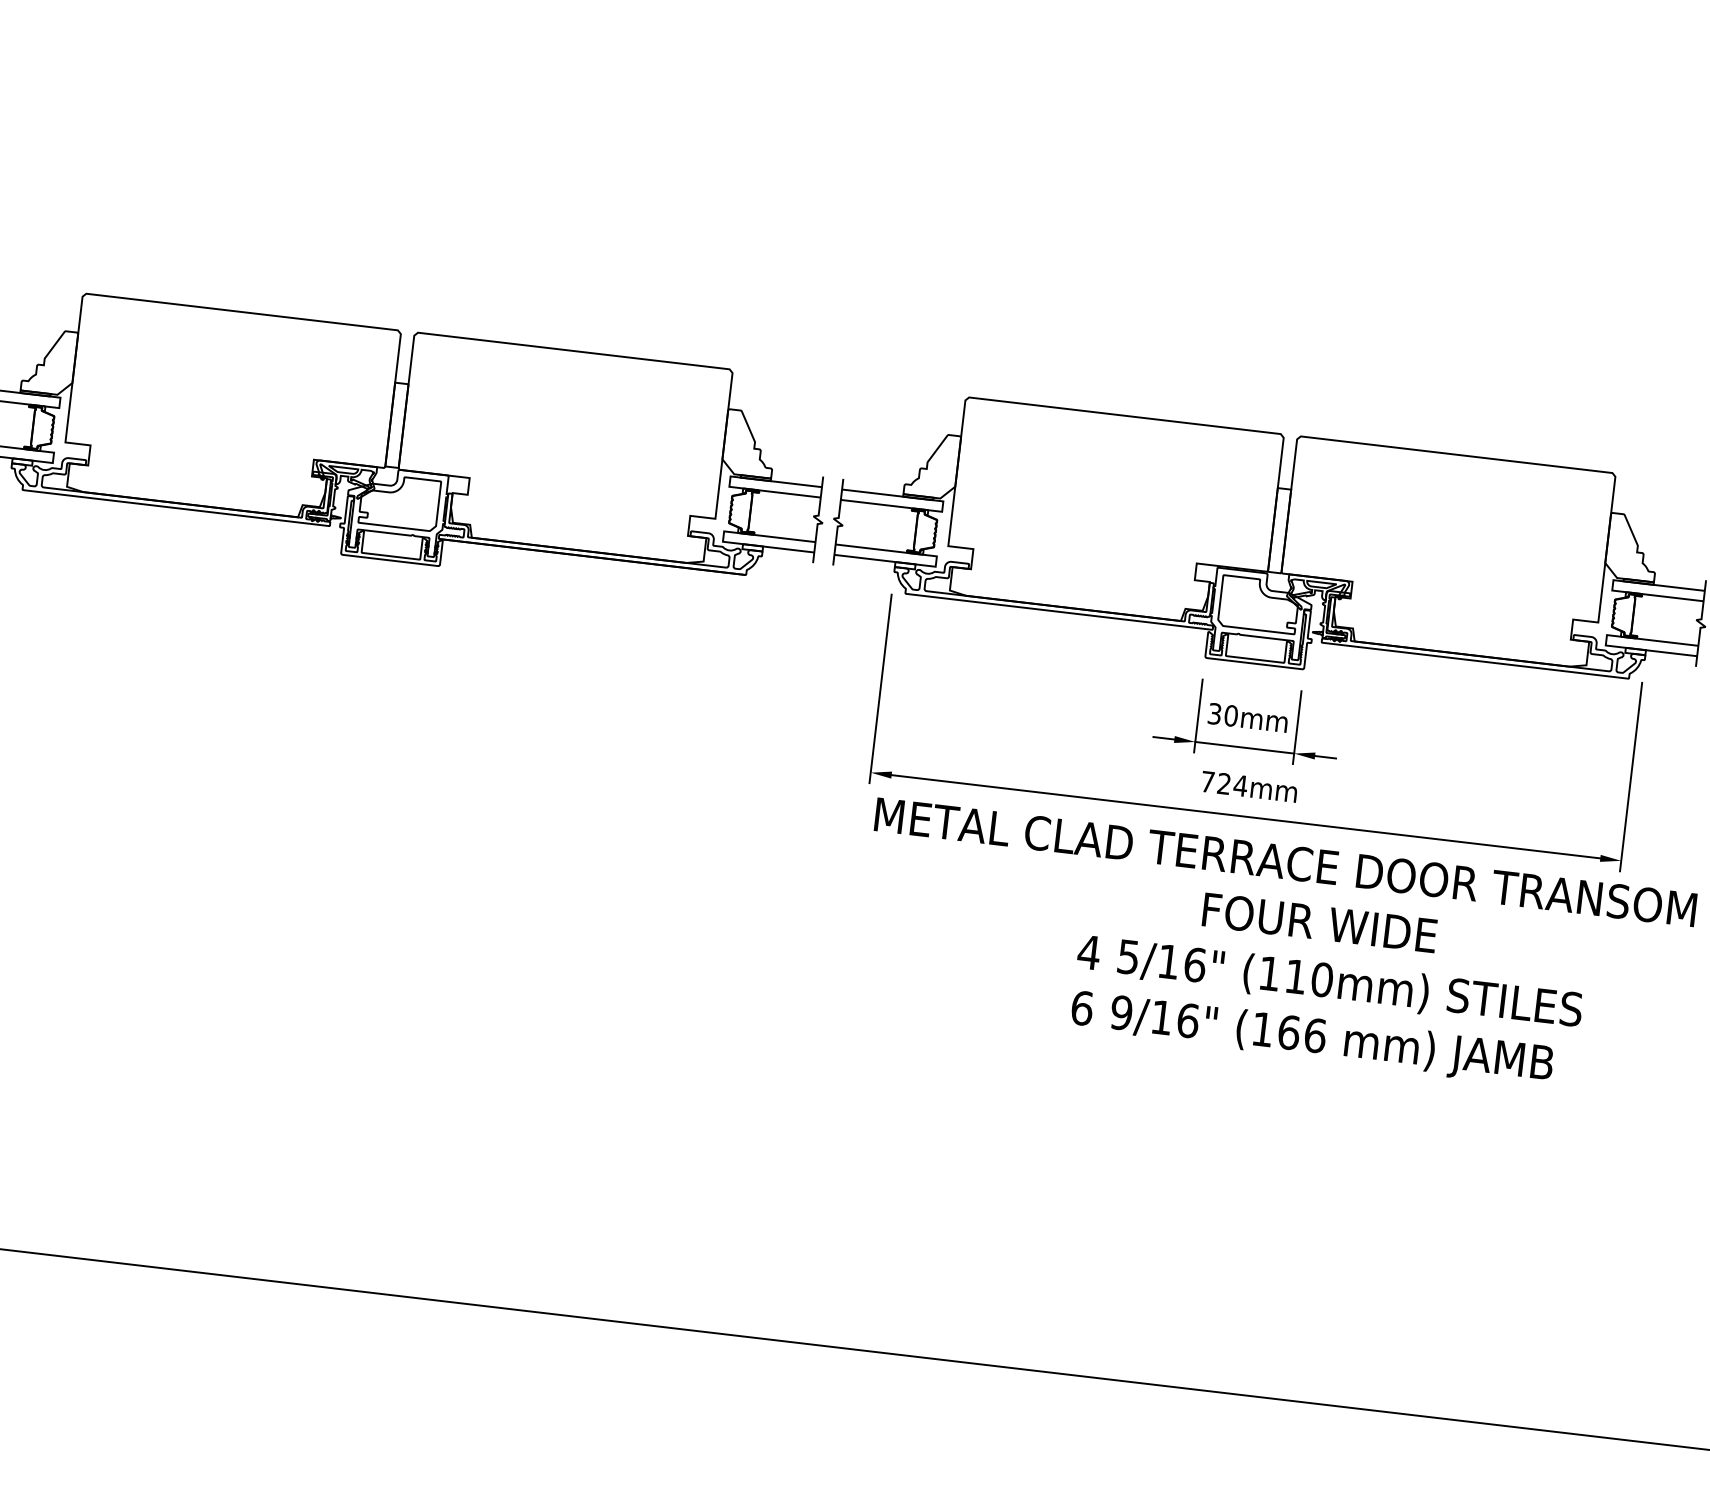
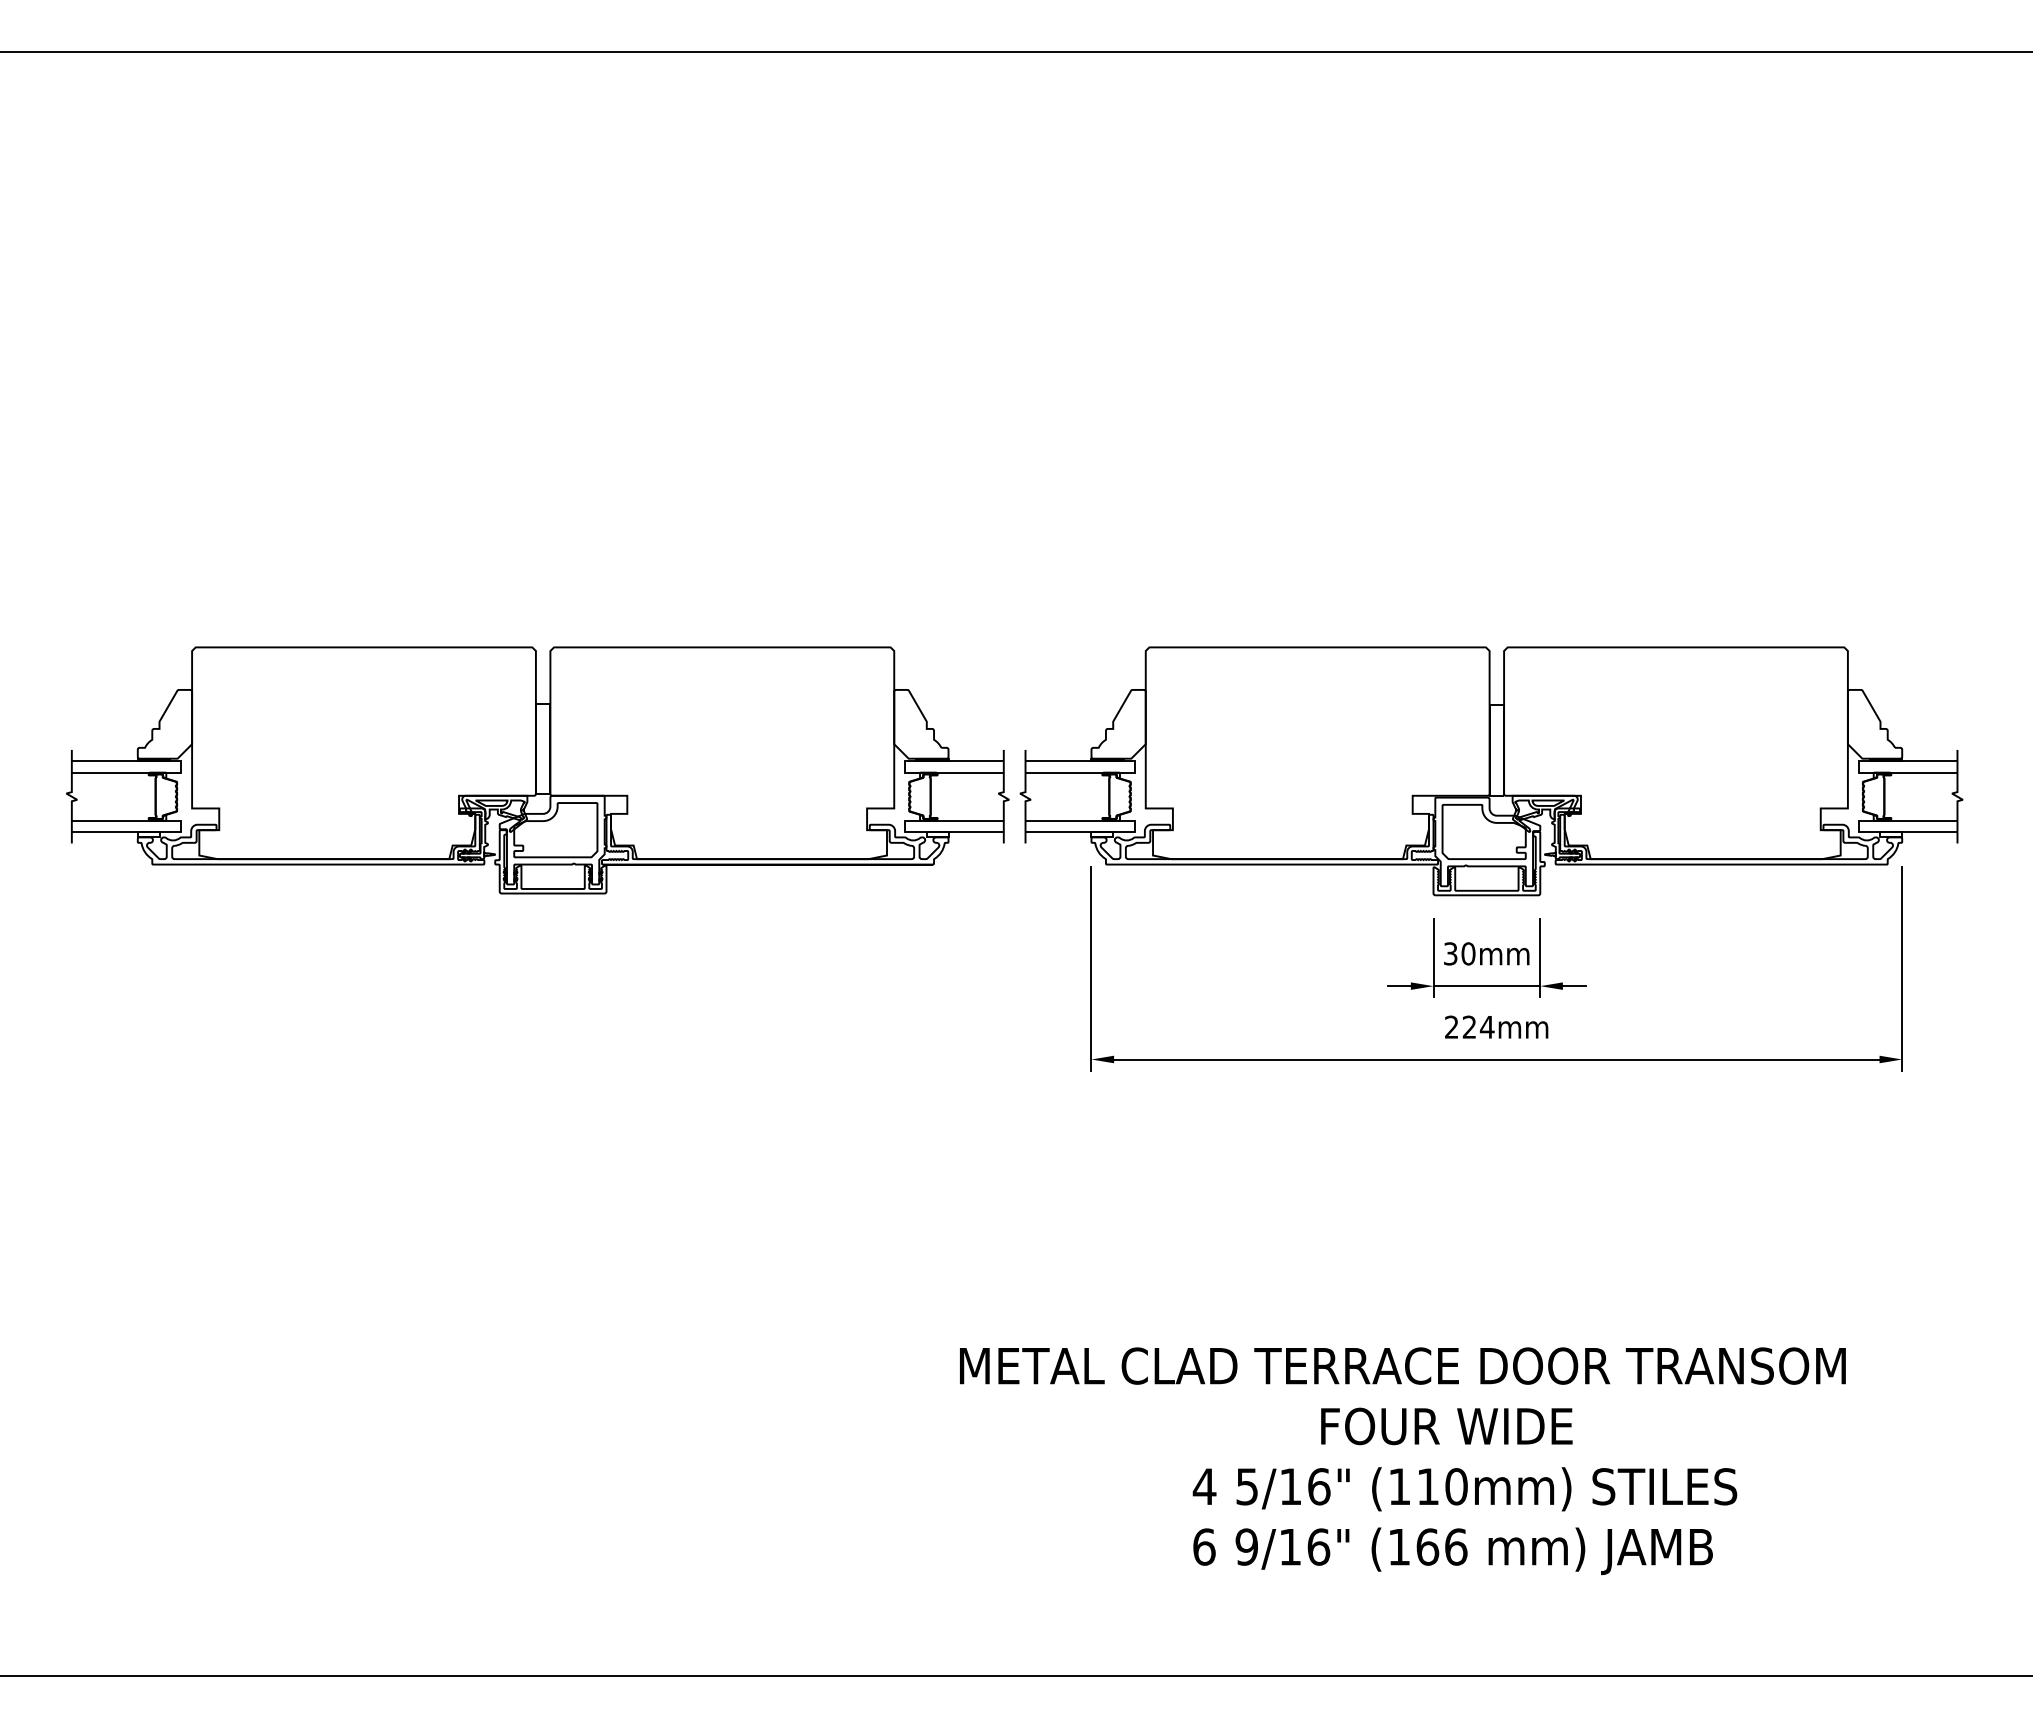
text: (1207, 781) -> (1451, 1026), 724mm -> 224mm
text: (1275, 950) -> (1402, 1461), moved

